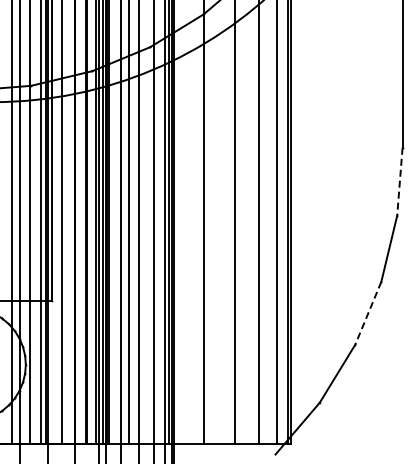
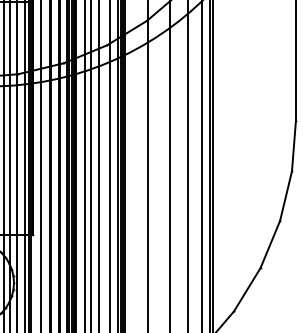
line: (399, 182) -> (293, 146), dashed -> solid
line: (368, 313) -> (270, 244), dashed -> solid

